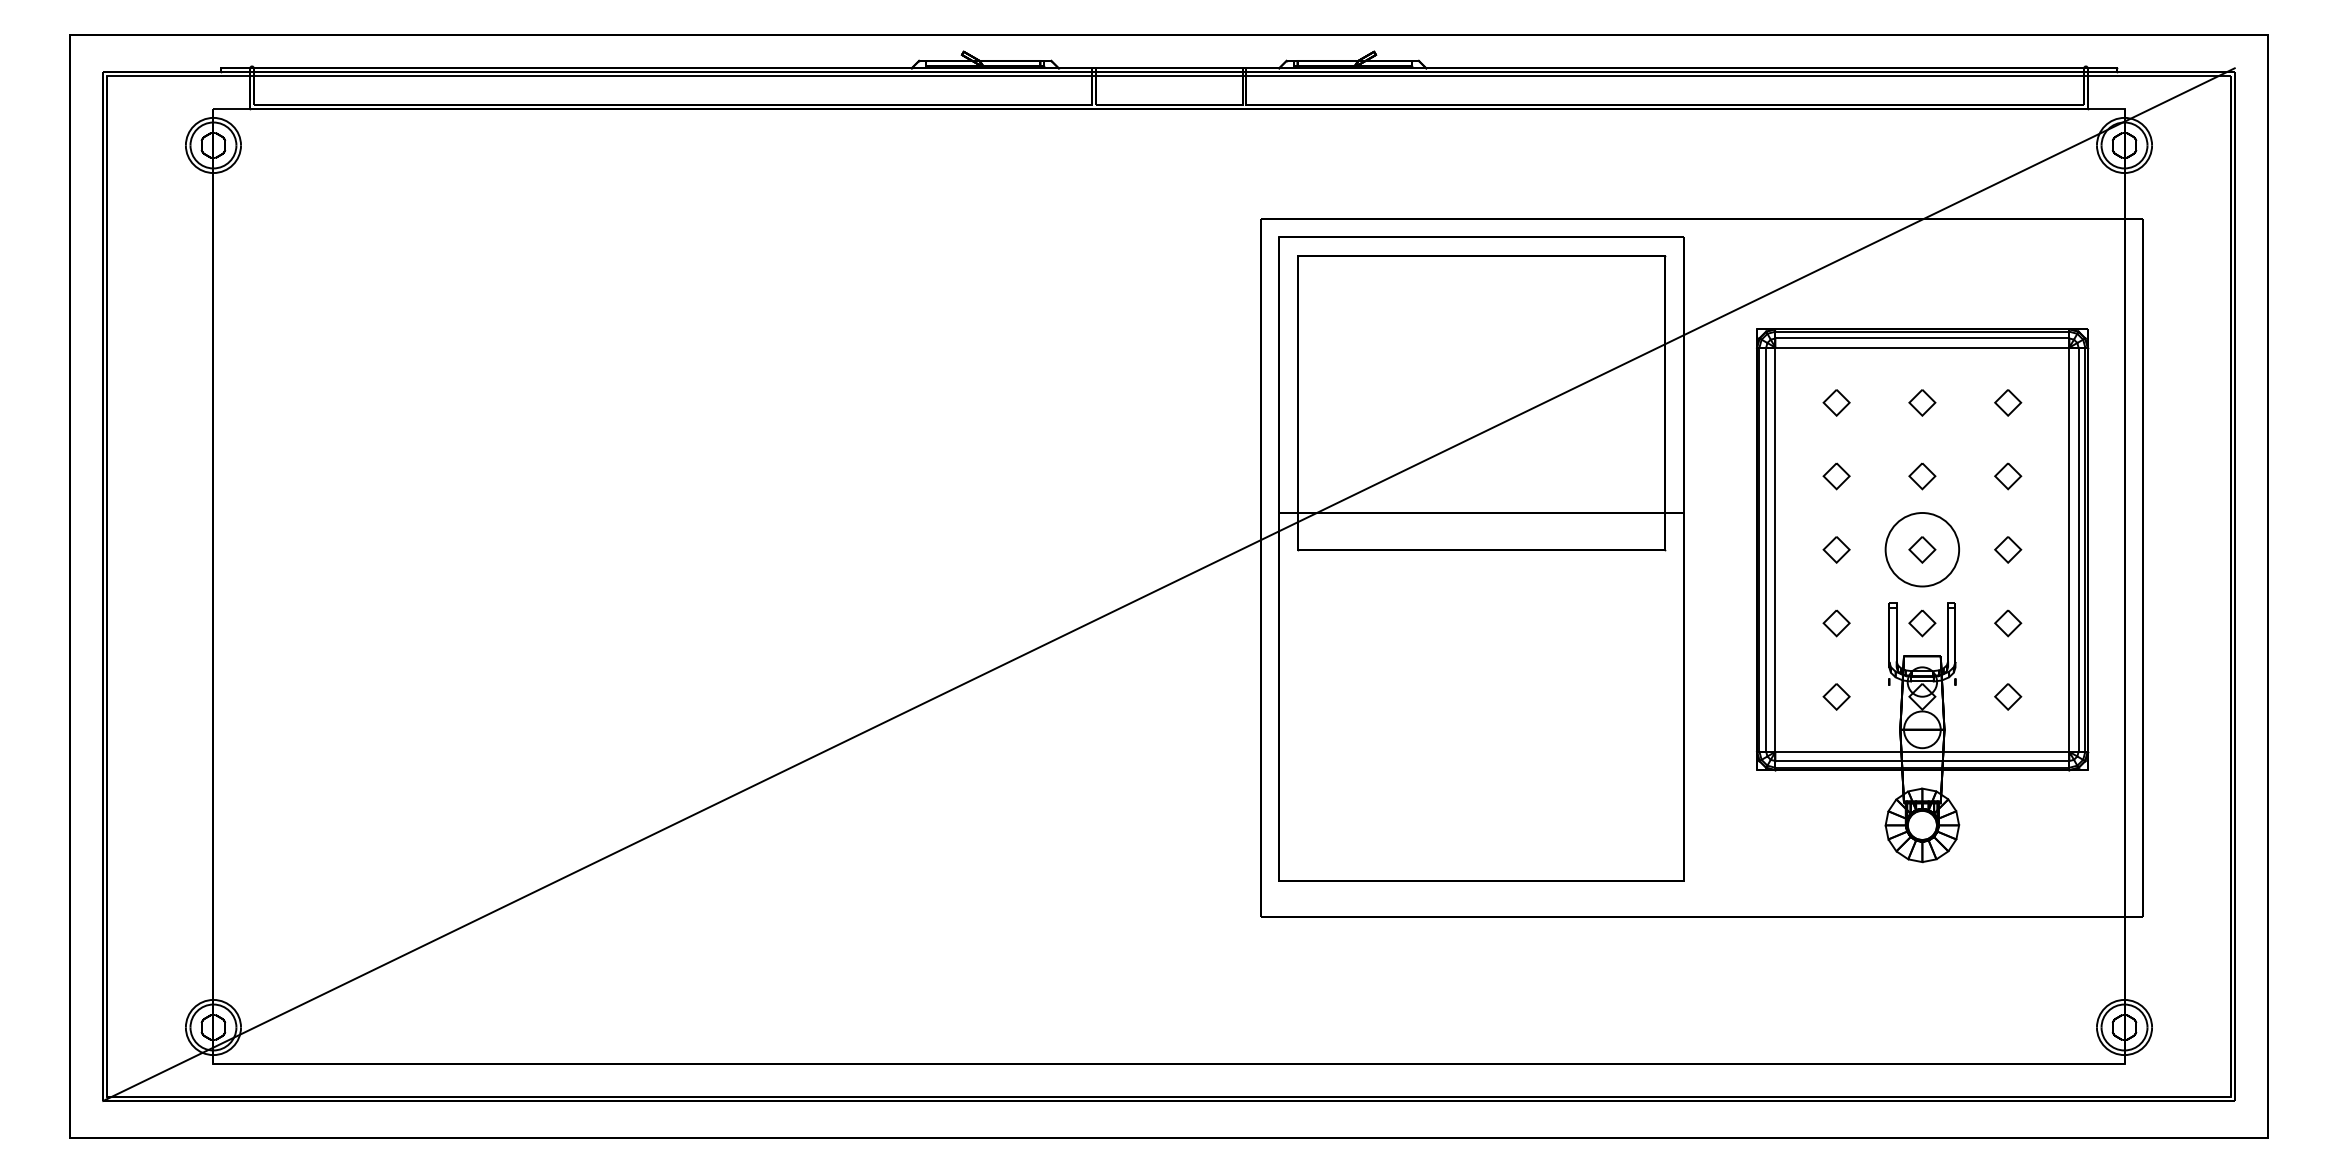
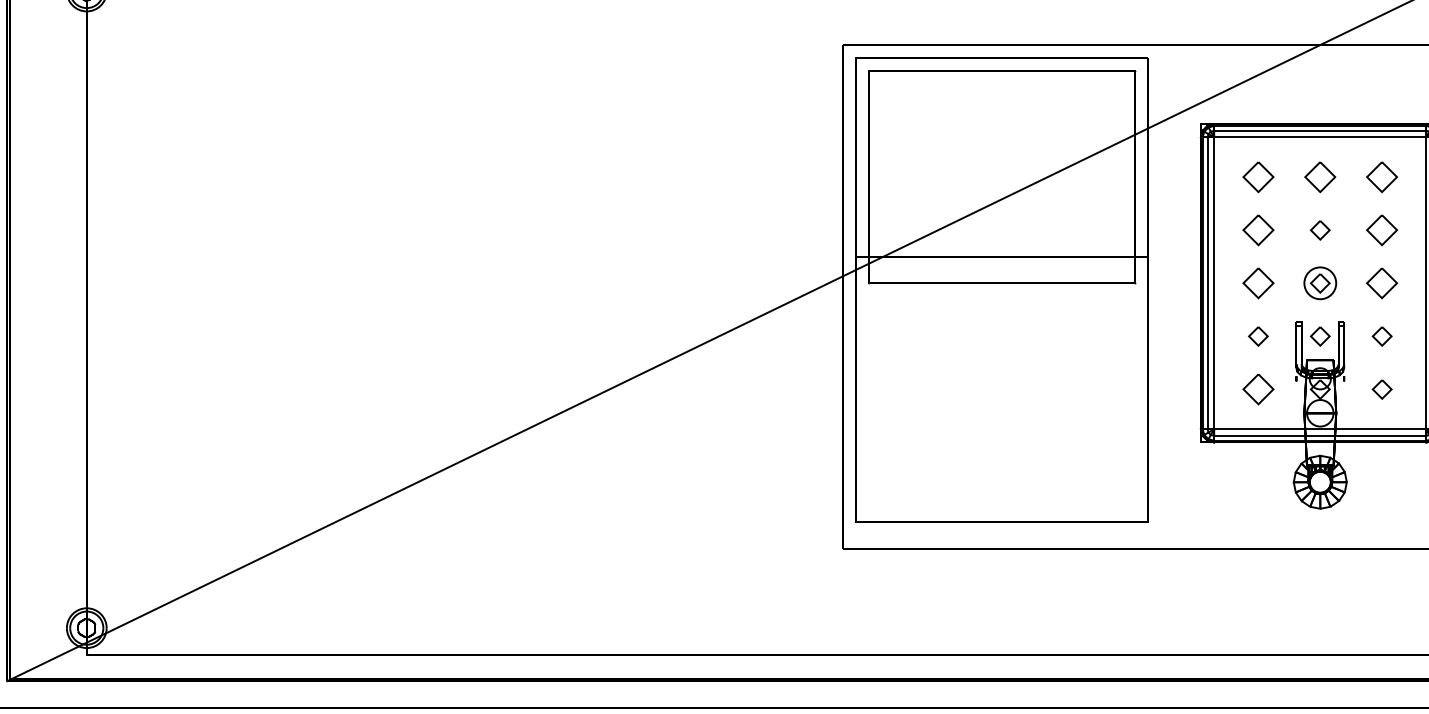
part: (1836, 402) -> (1258, 177), size x1.6
part: (1922, 402) -> (1320, 177), size x1.6
part: (2008, 402) -> (1382, 177), size x1.6
part: (1836, 476) -> (1258, 230), size x1.6
part: (2008, 476) -> (1382, 230), size x1.6
part: (1836, 549) -> (1258, 283), size x1.6
circle: (1922, 549) -> (1320, 283), size x0.6
part: (2008, 549) -> (1382, 283), size x1.6
part: (1836, 696) -> (1258, 389), size x1.6

